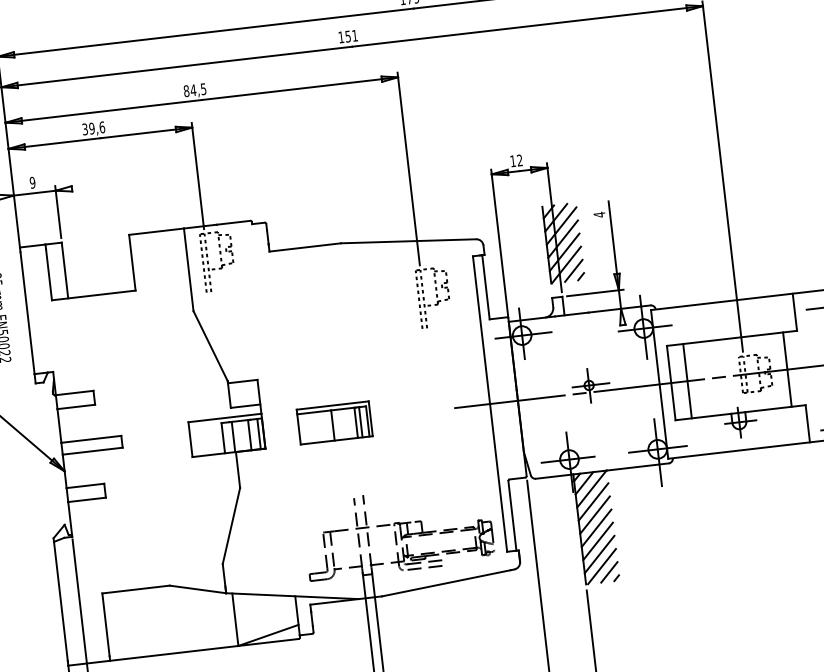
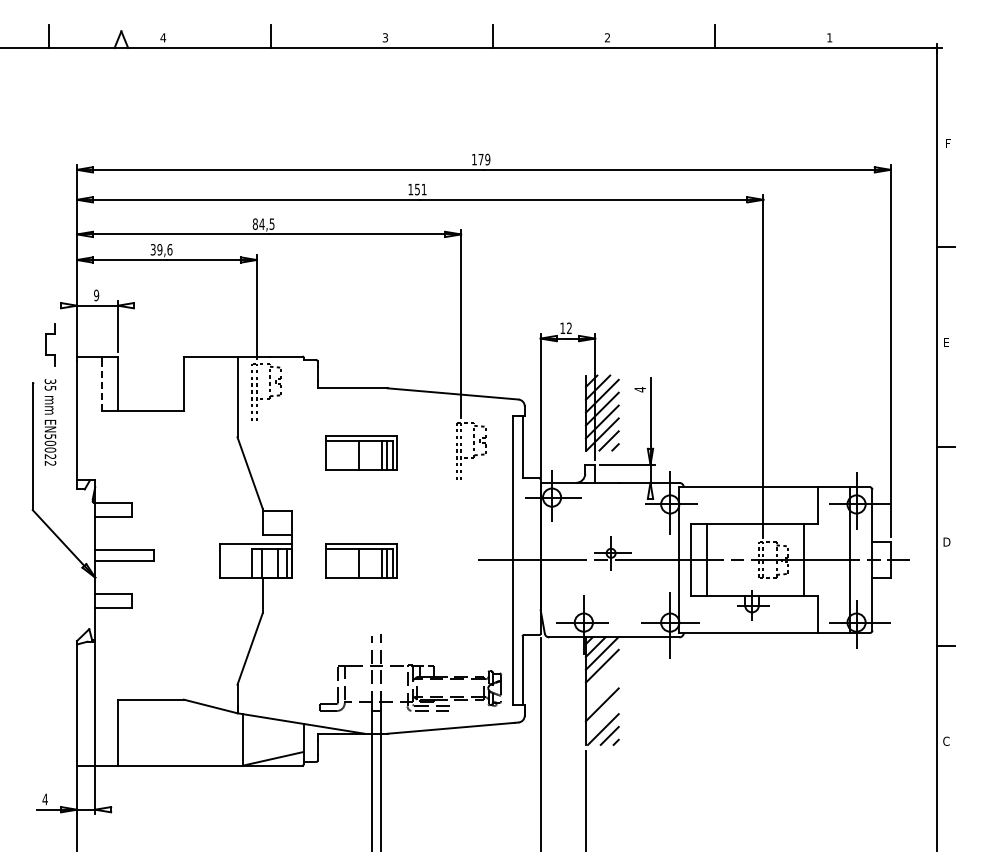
line: (49, 275) -> (102, 386), solid -> dashed
part: (322, 311) -> (361, 452), added
line: (594, 514) -> (601, 678), removed
line: (595, 527) -> (601, 691), removed
line: (598, 554) -> (601, 717), removed

